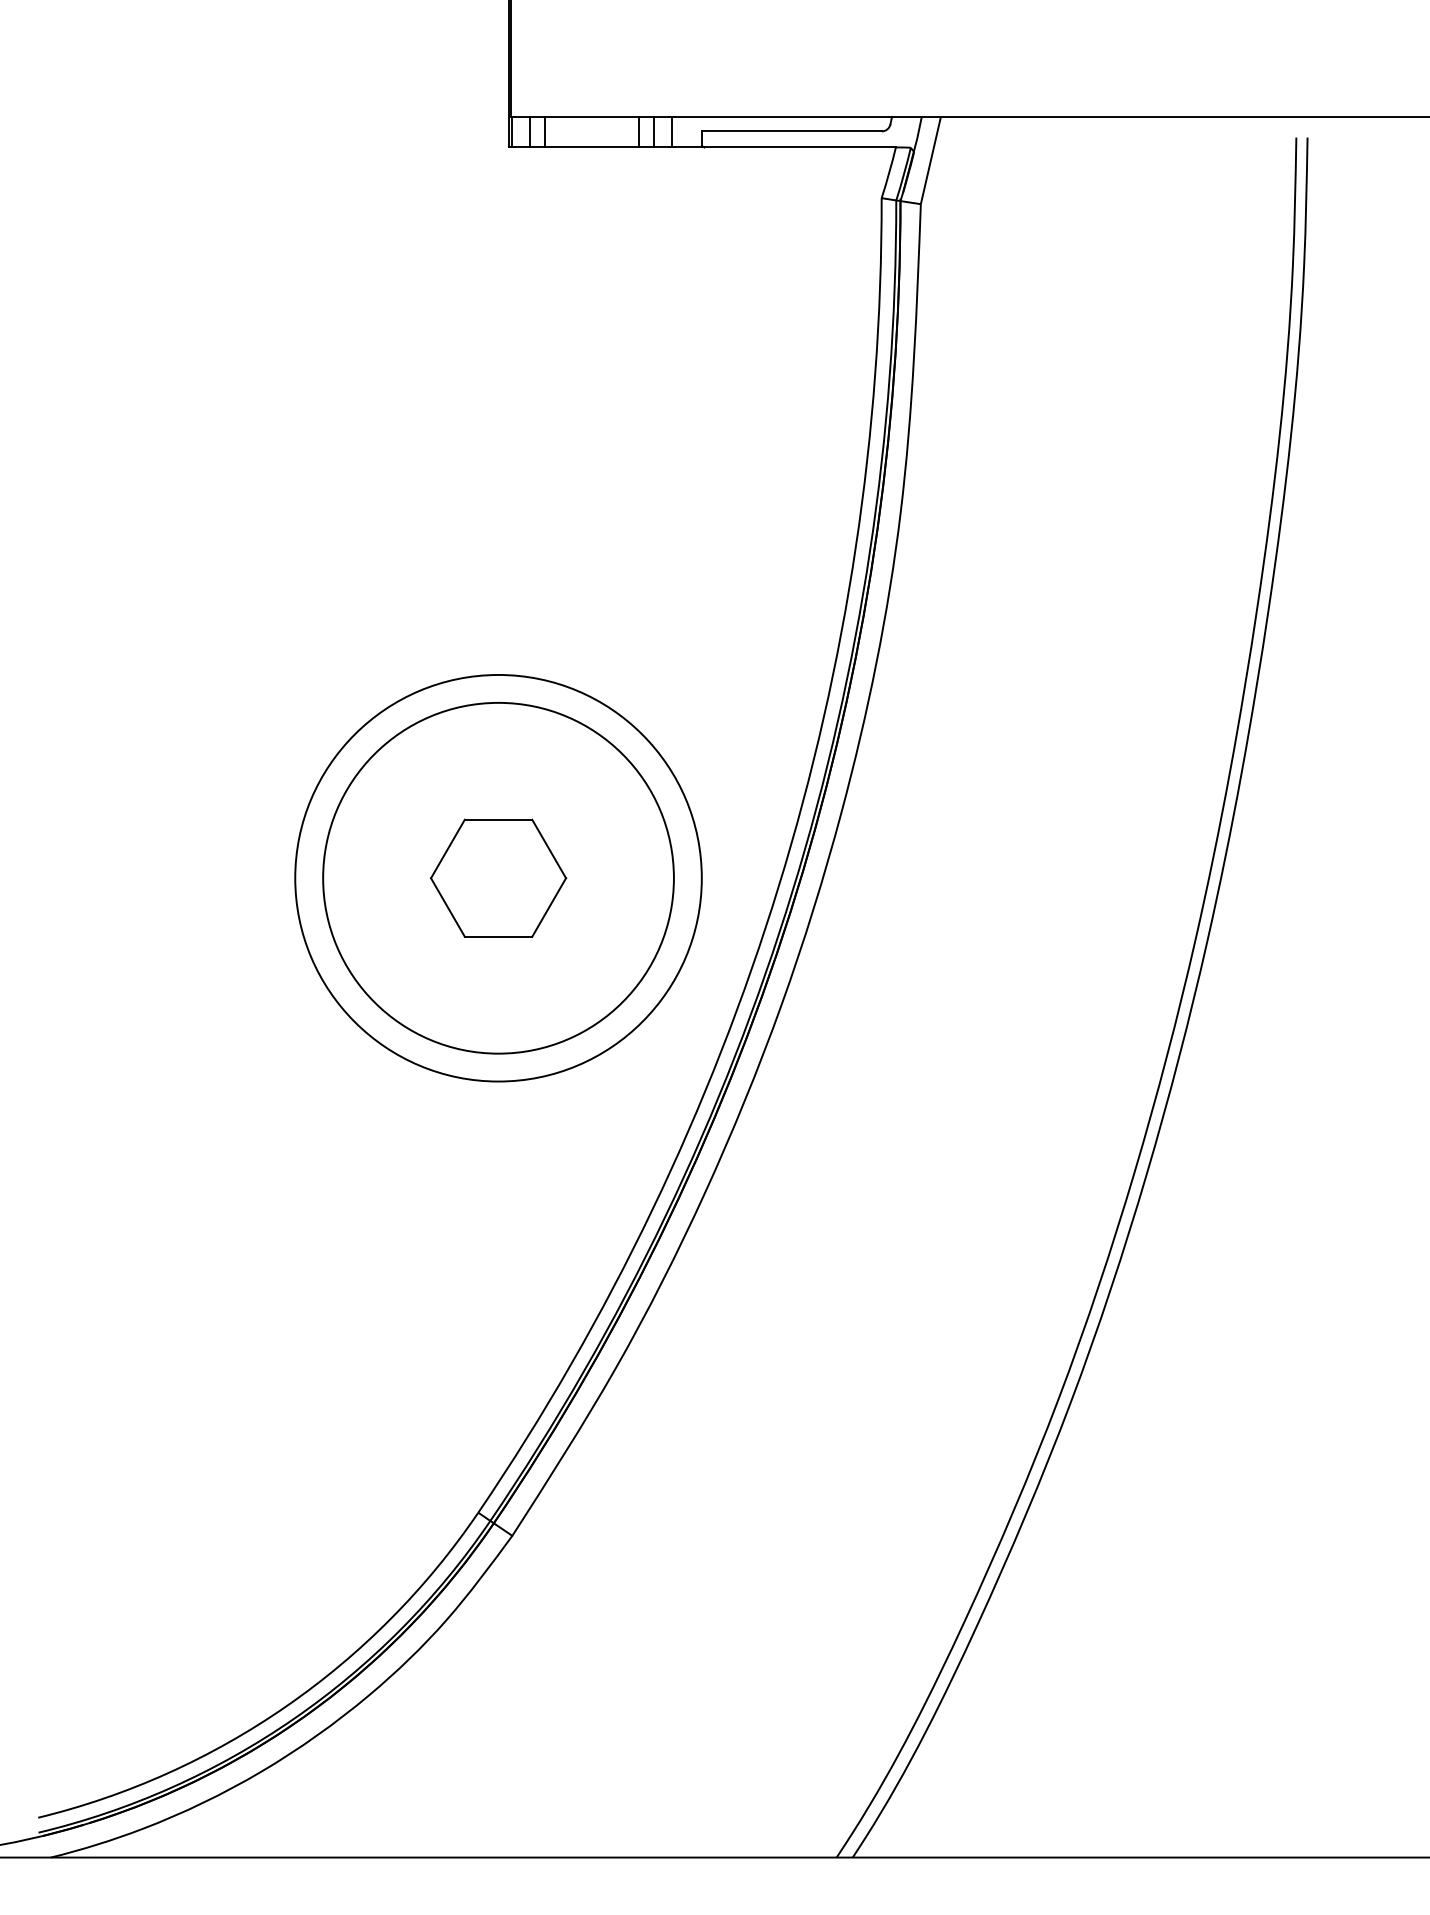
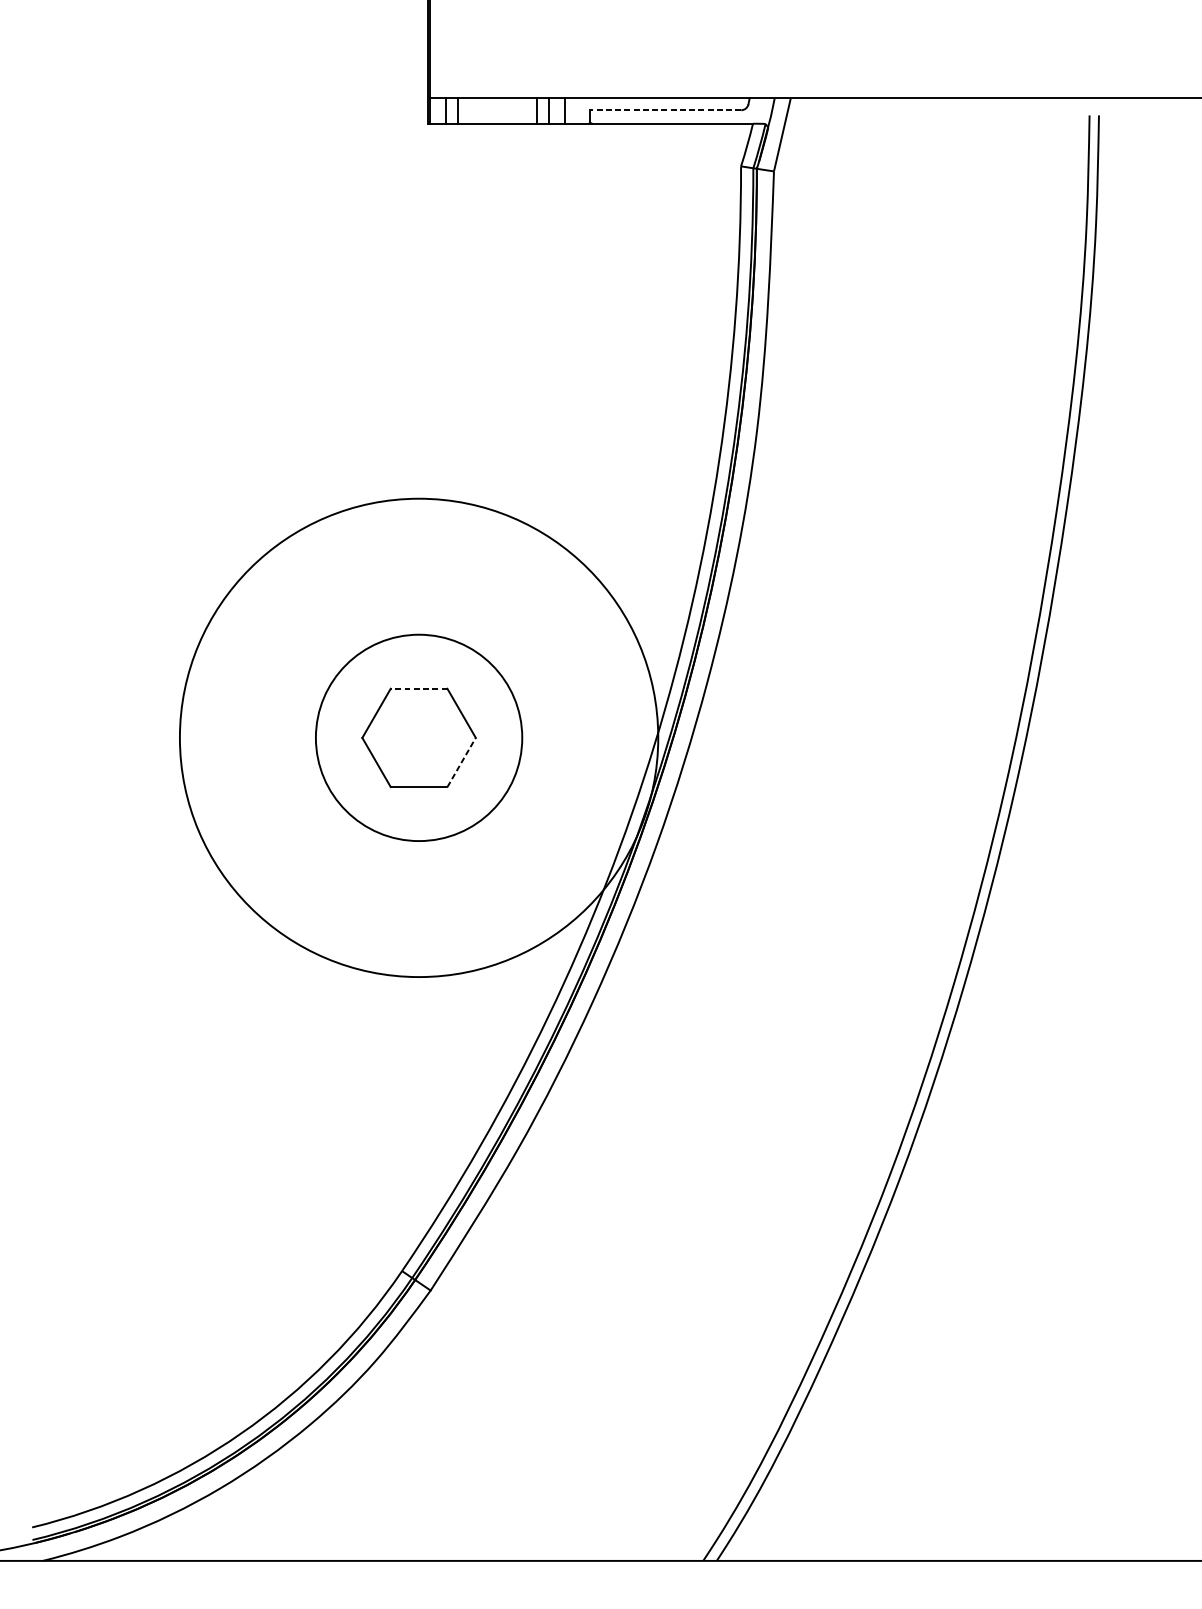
line: (791, 131) -> (665, 110), solid -> dashed
line: (498, 819) -> (419, 688), solid -> dashed
circle: (498, 877) -> (419, 737), size x0.7
circle: (498, 877) -> (419, 737), size x1.4
line: (549, 907) -> (461, 762), solid -> dashed

